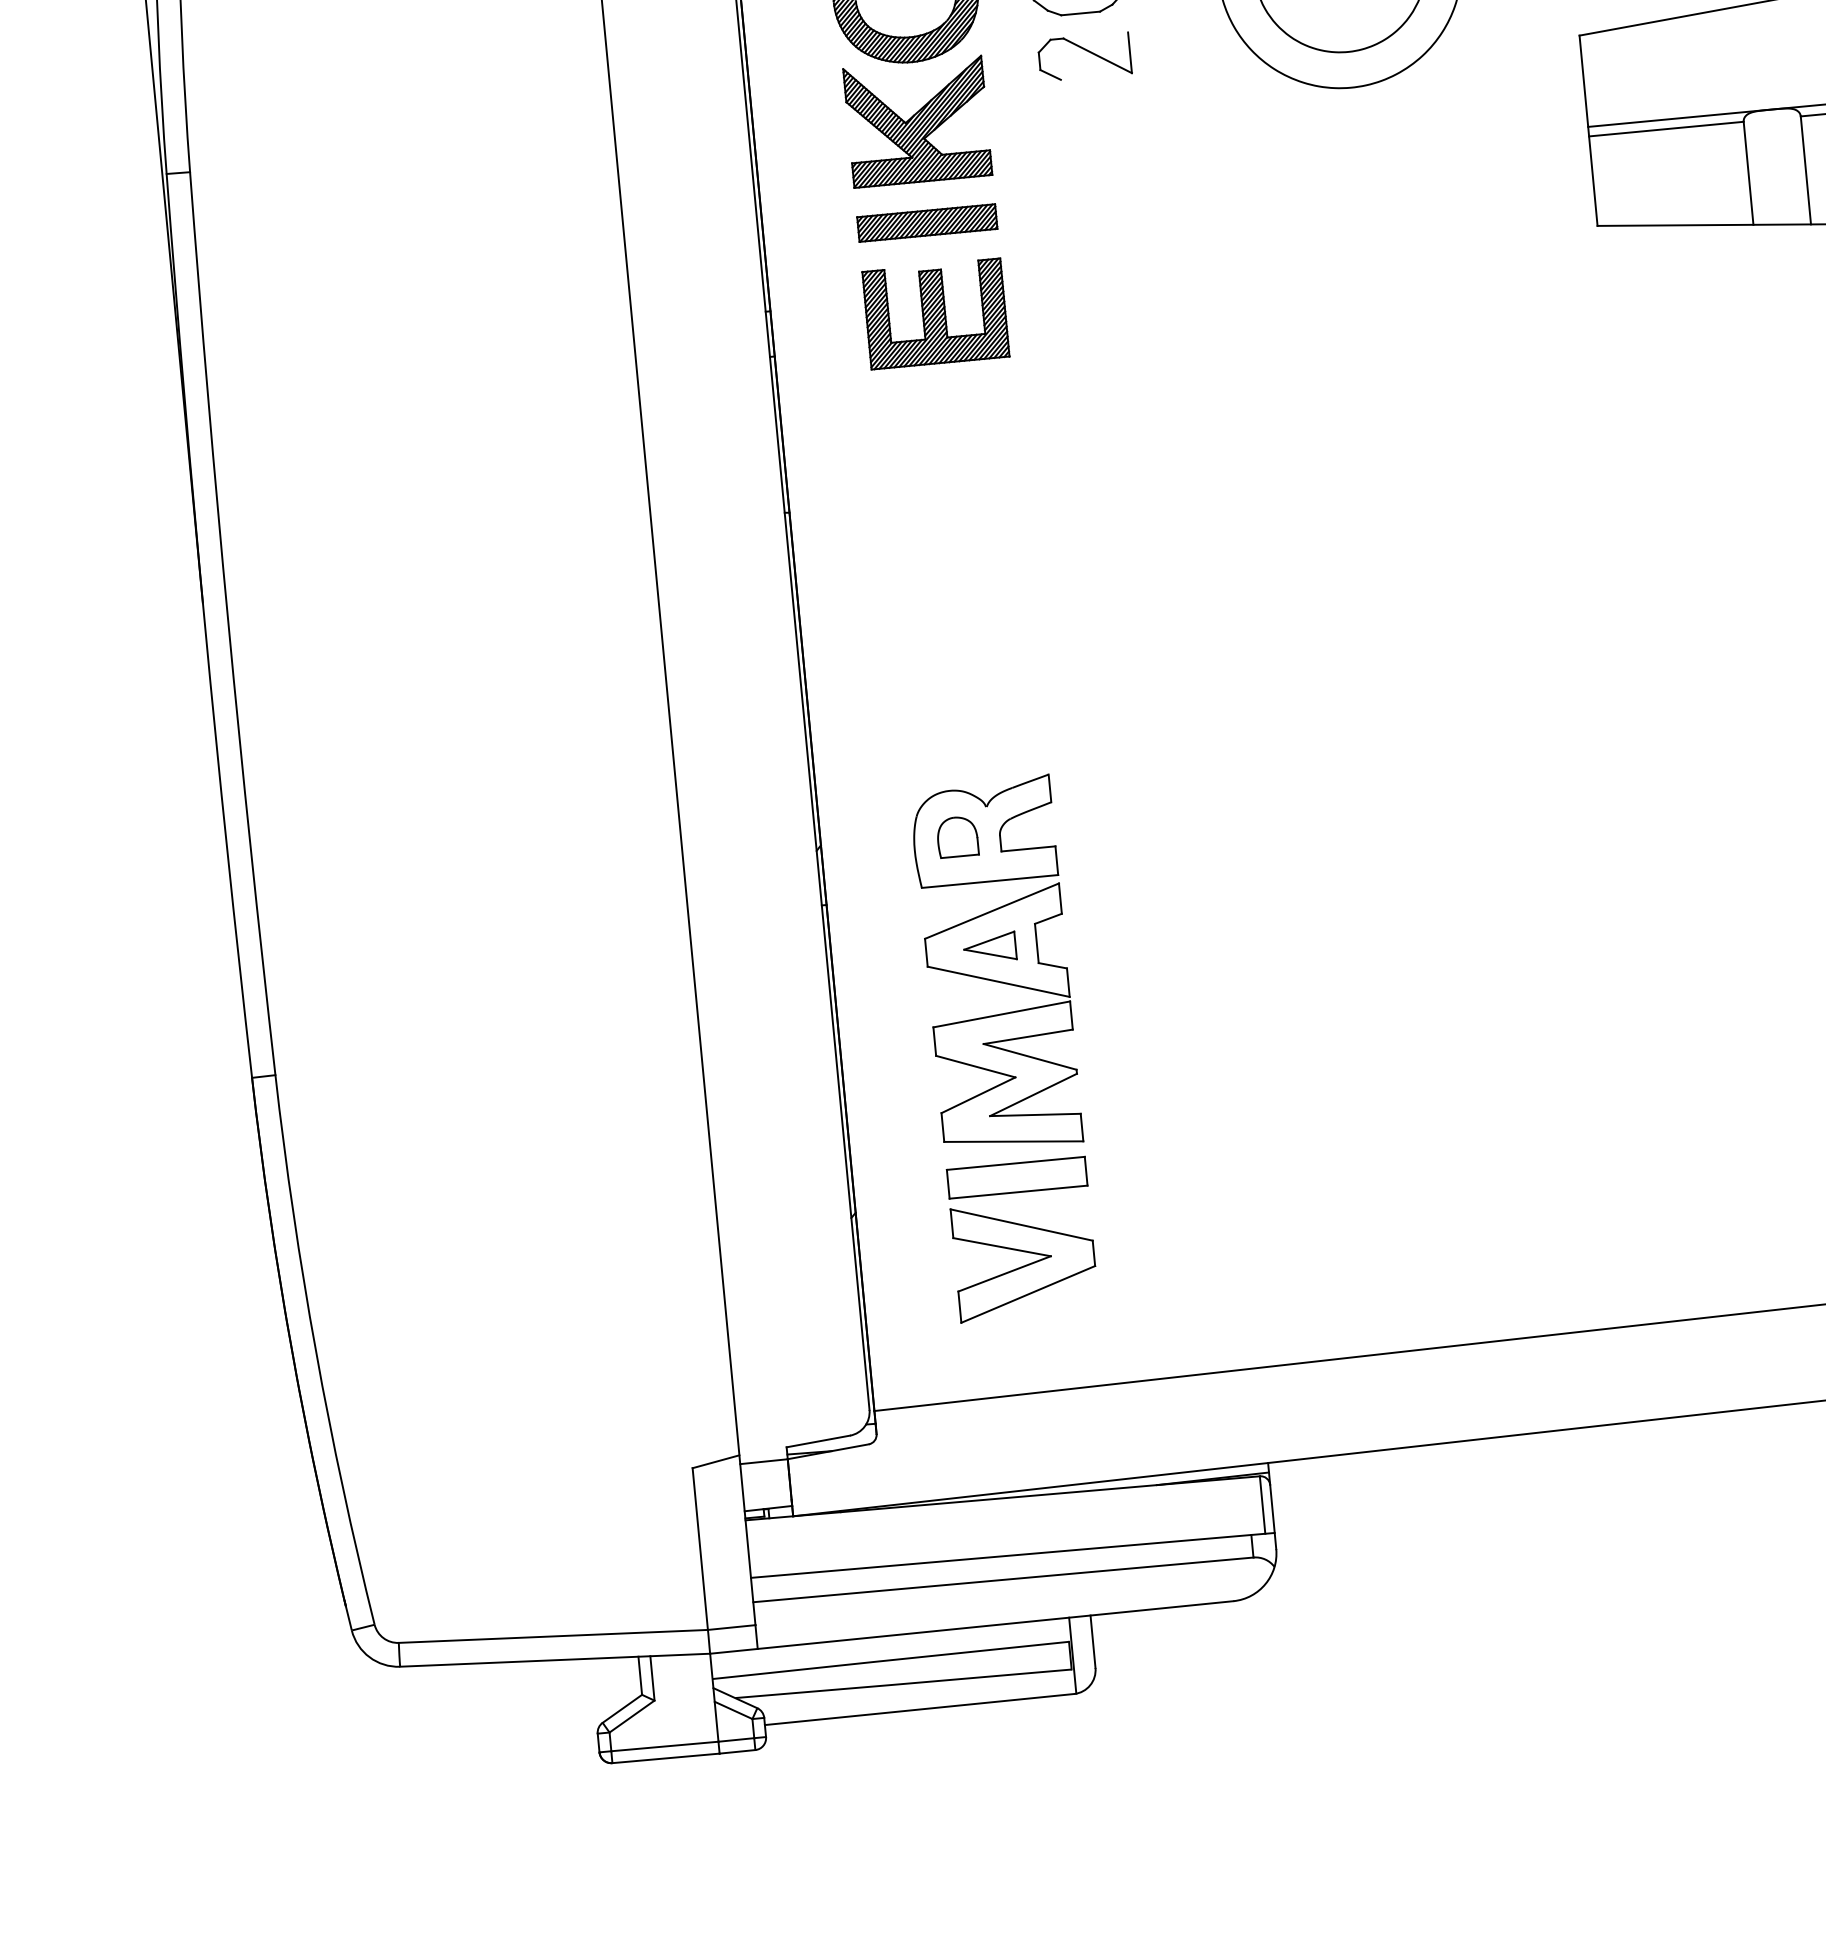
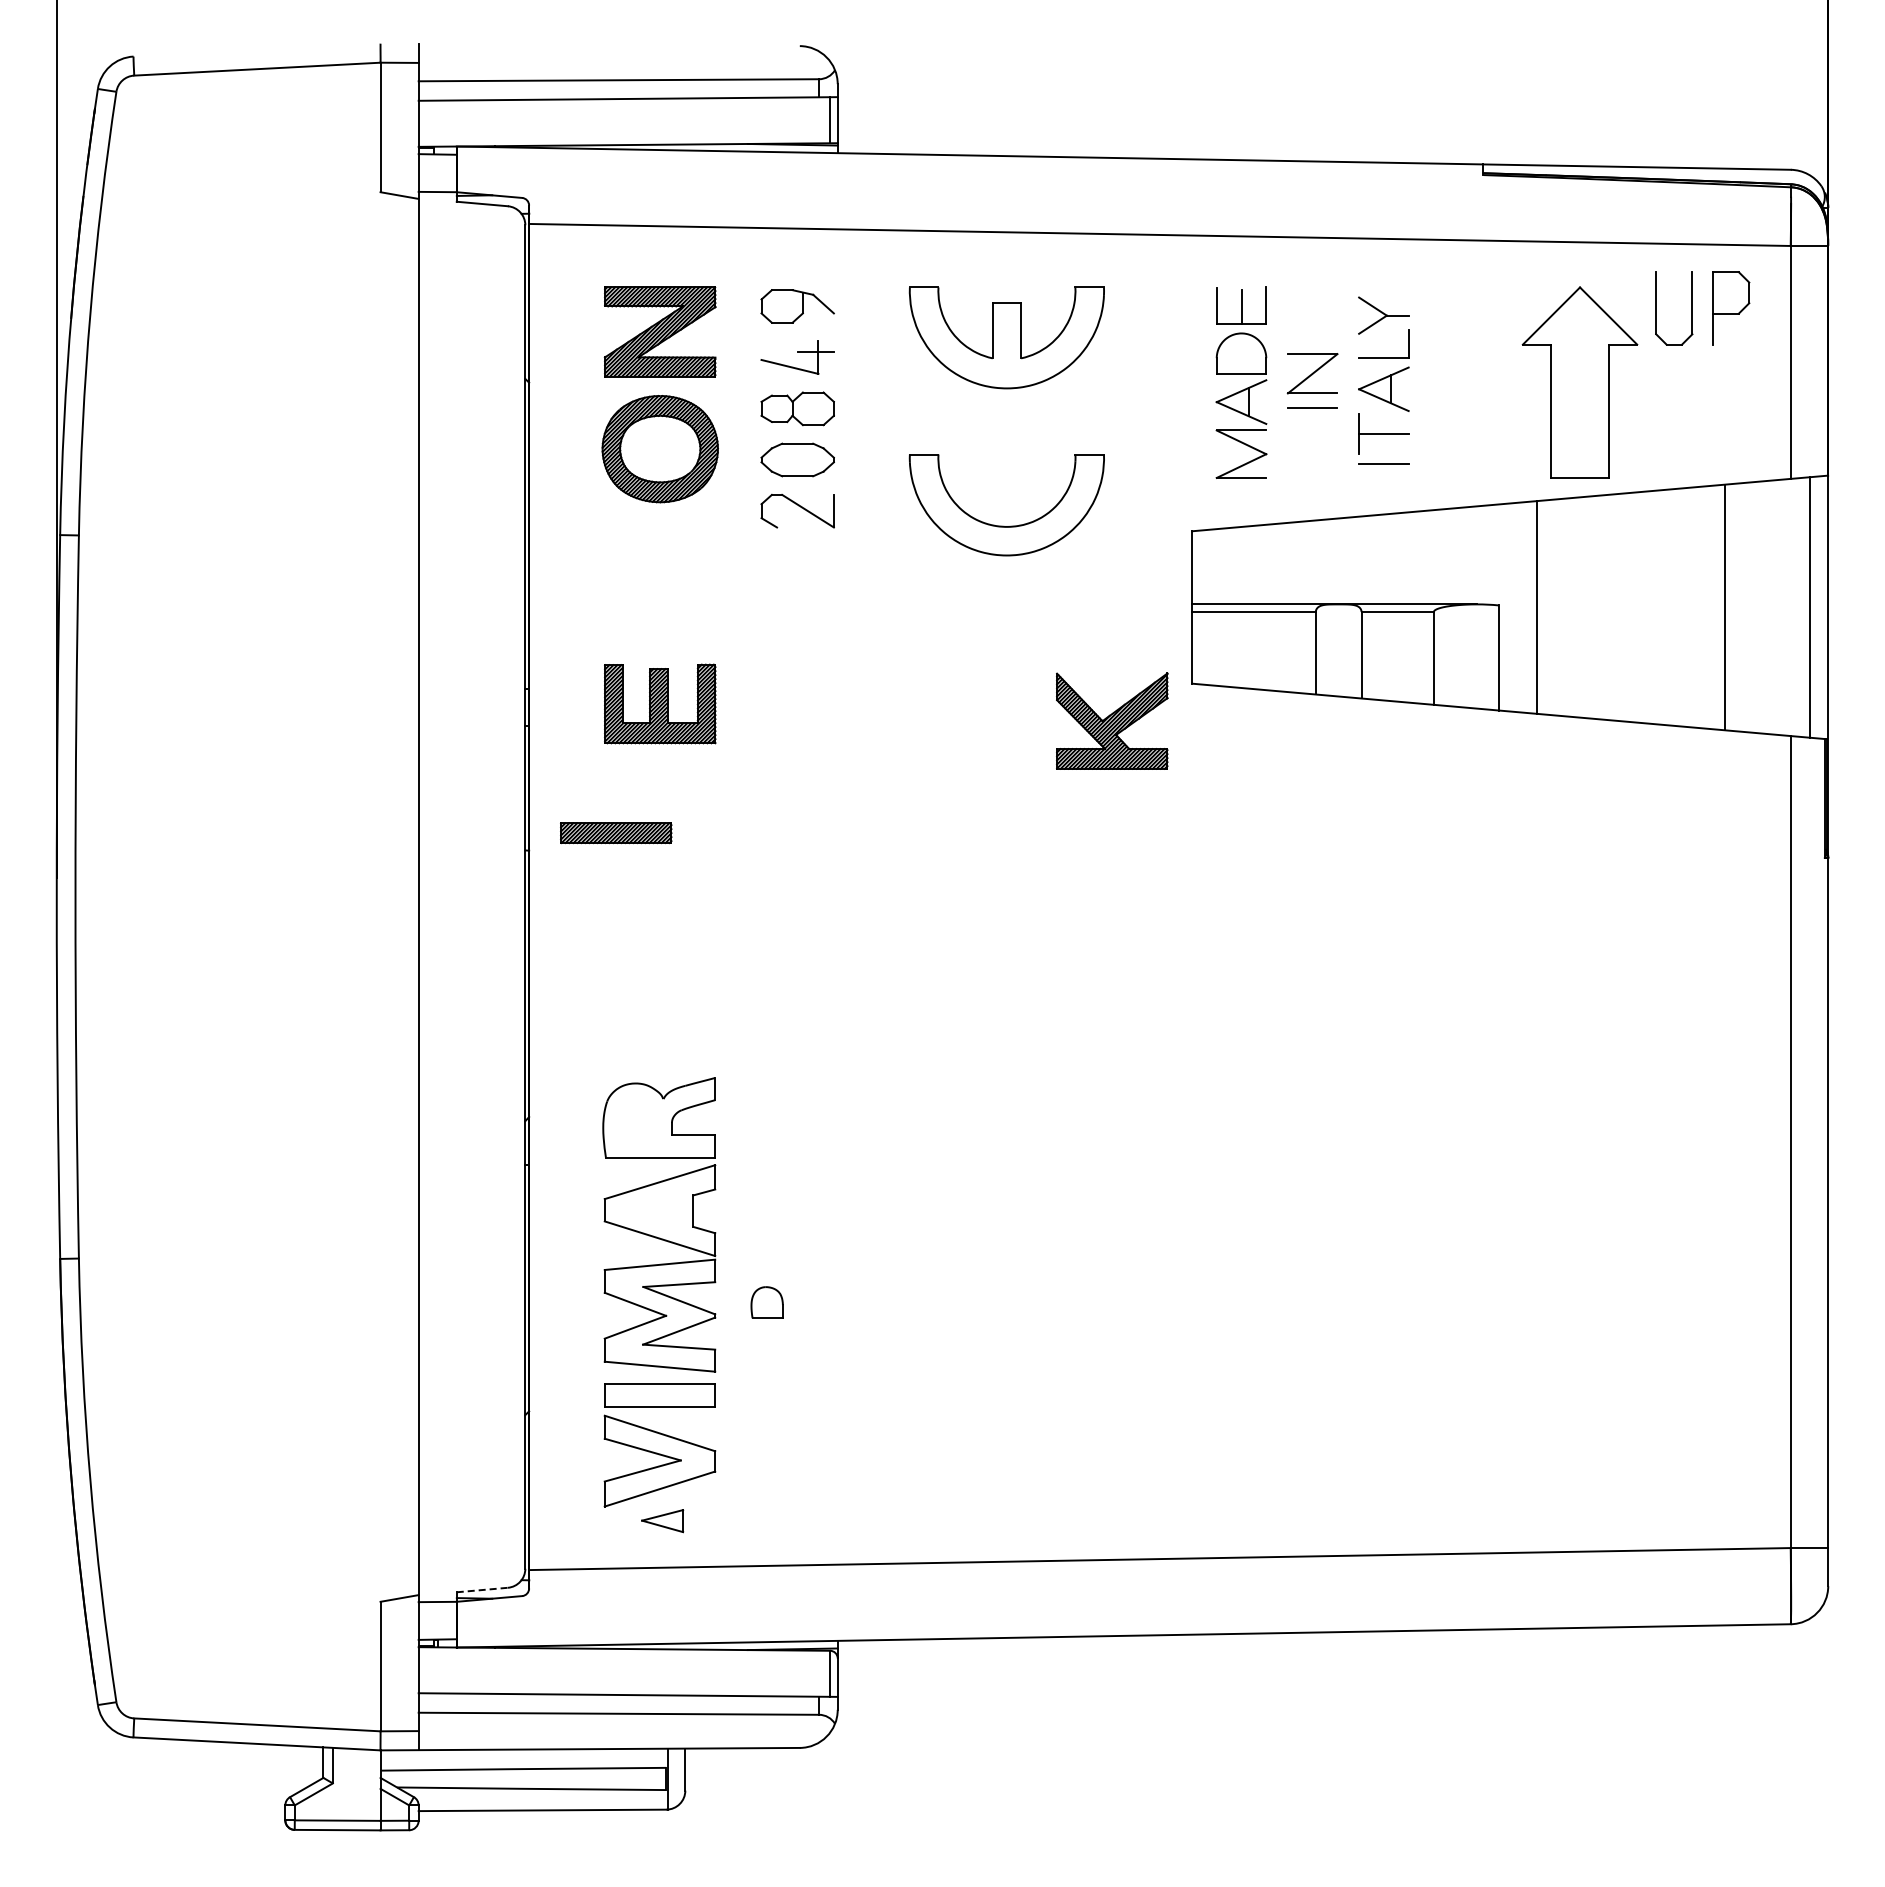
part: (917, 121) -> (1112, 720), moved
part: (927, 223) -> (616, 833), moved
part: (956, 836) -> (766, 1302), moved
part: (989, 948) -> (662, 1521), moved
line: (818, 1442) -> (482, 1590), solid -> dashed

